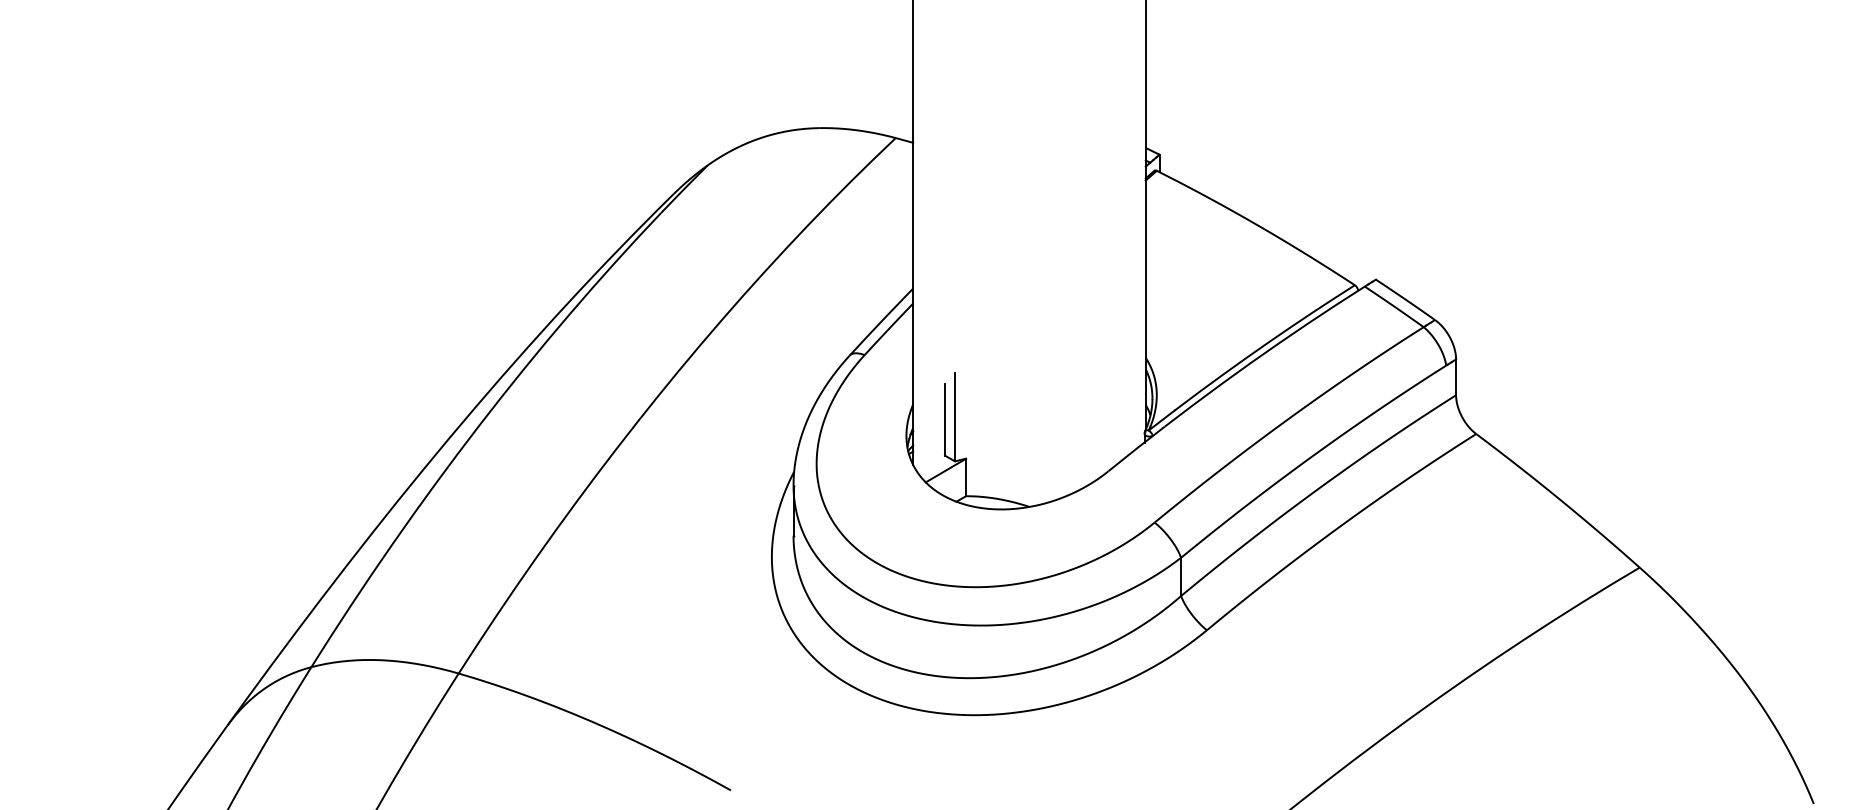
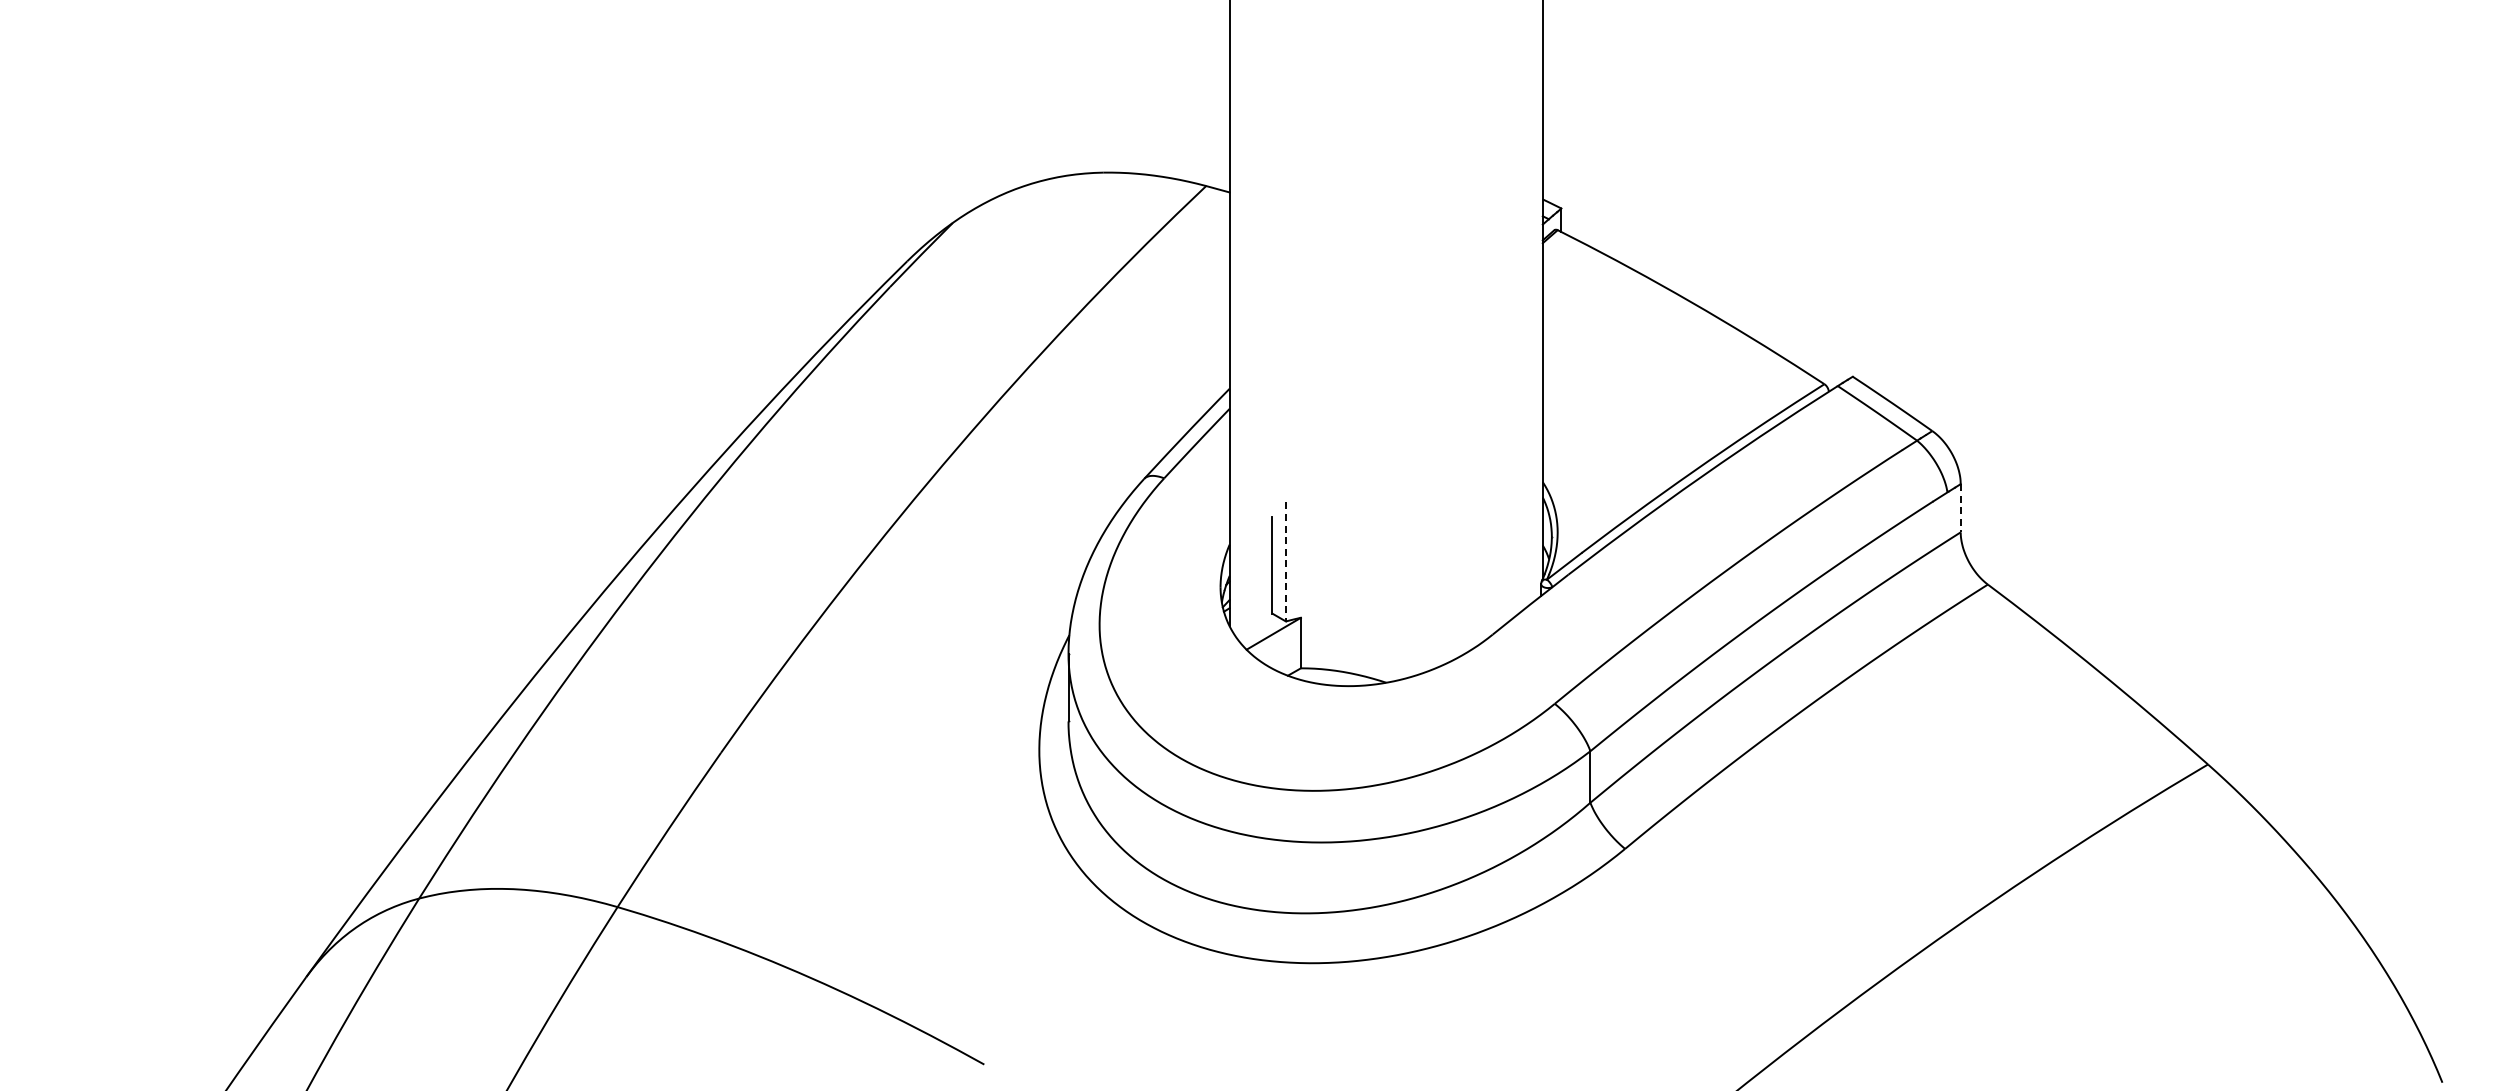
line: (1455, 377) -> (1960, 508), solid -> dashed
line: (954, 416) -> (1285, 561), solid -> dashed

